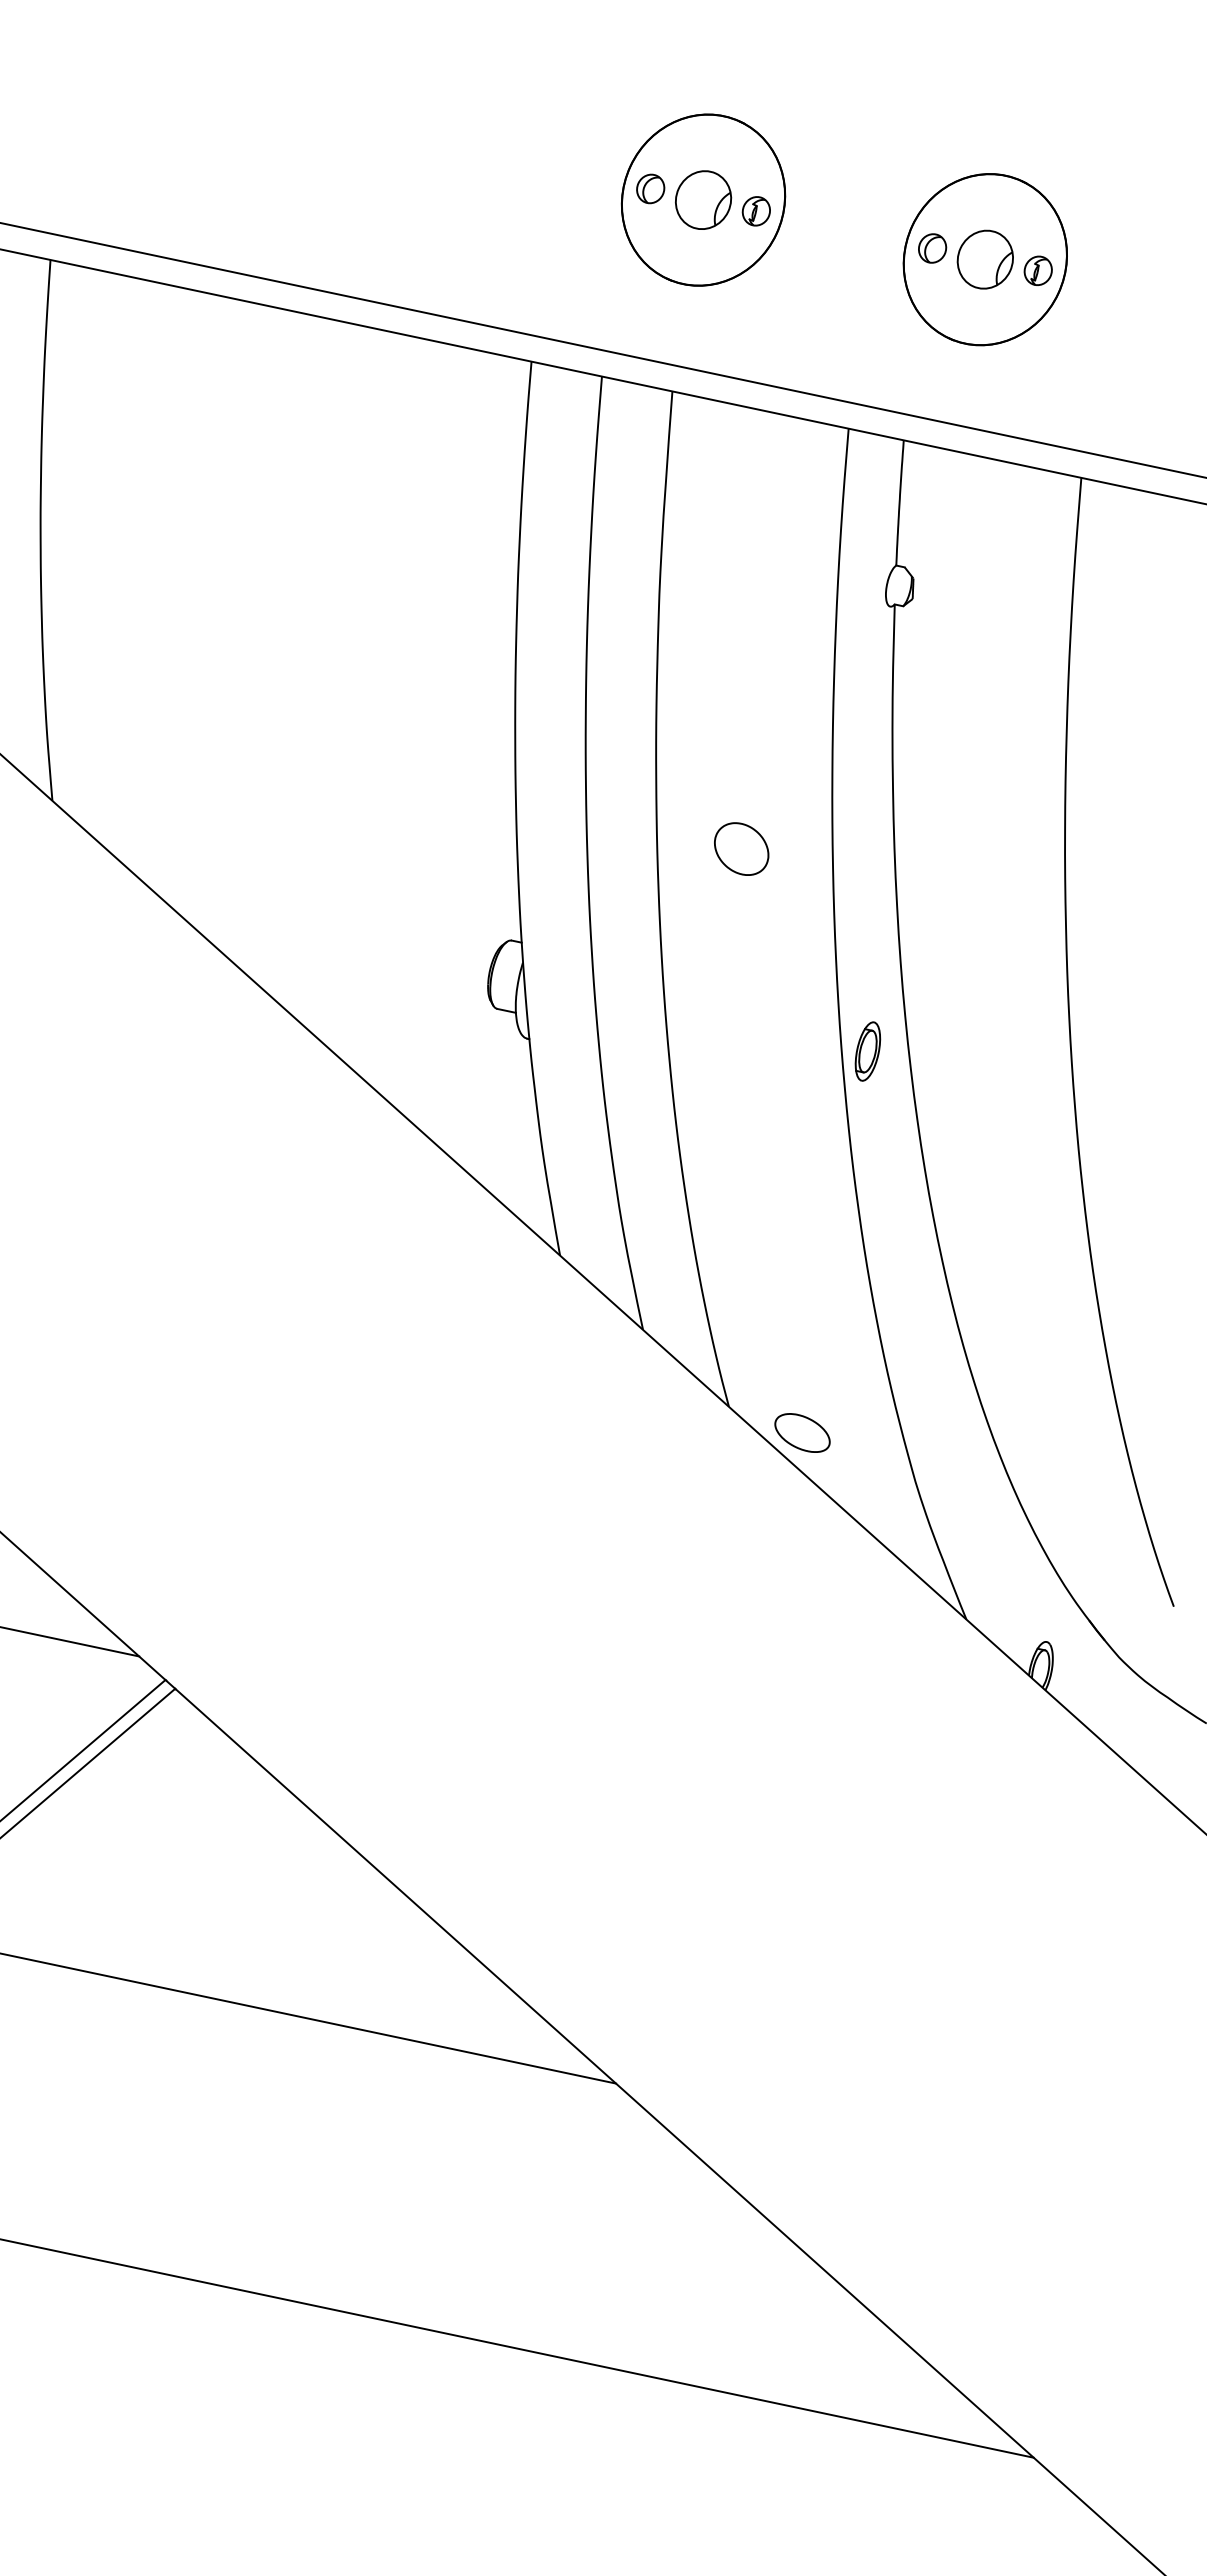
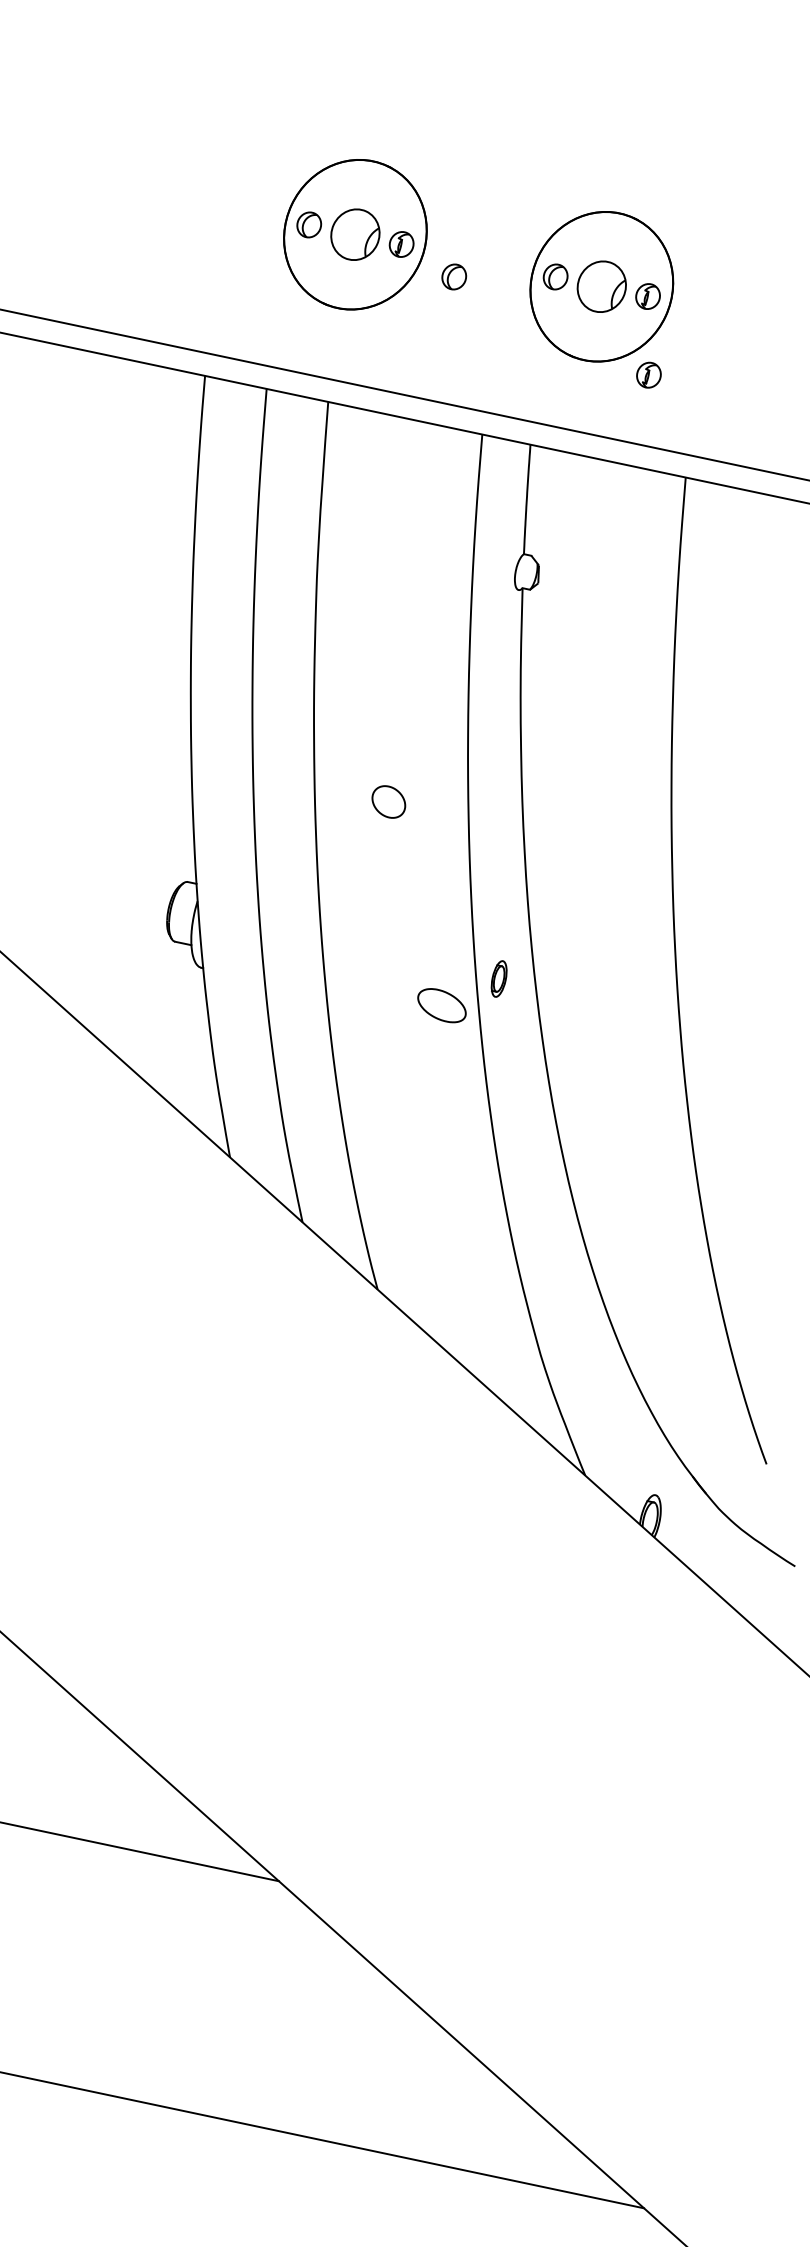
part: (816, 248) -> (454, 277), added
part: (1038, 360) -> (648, 374), added
part: (741, 848) -> (388, 801), size x0.7
part: (867, 1051) -> (498, 978), size x0.7
part: (802, 1432) -> (441, 1005), moved

